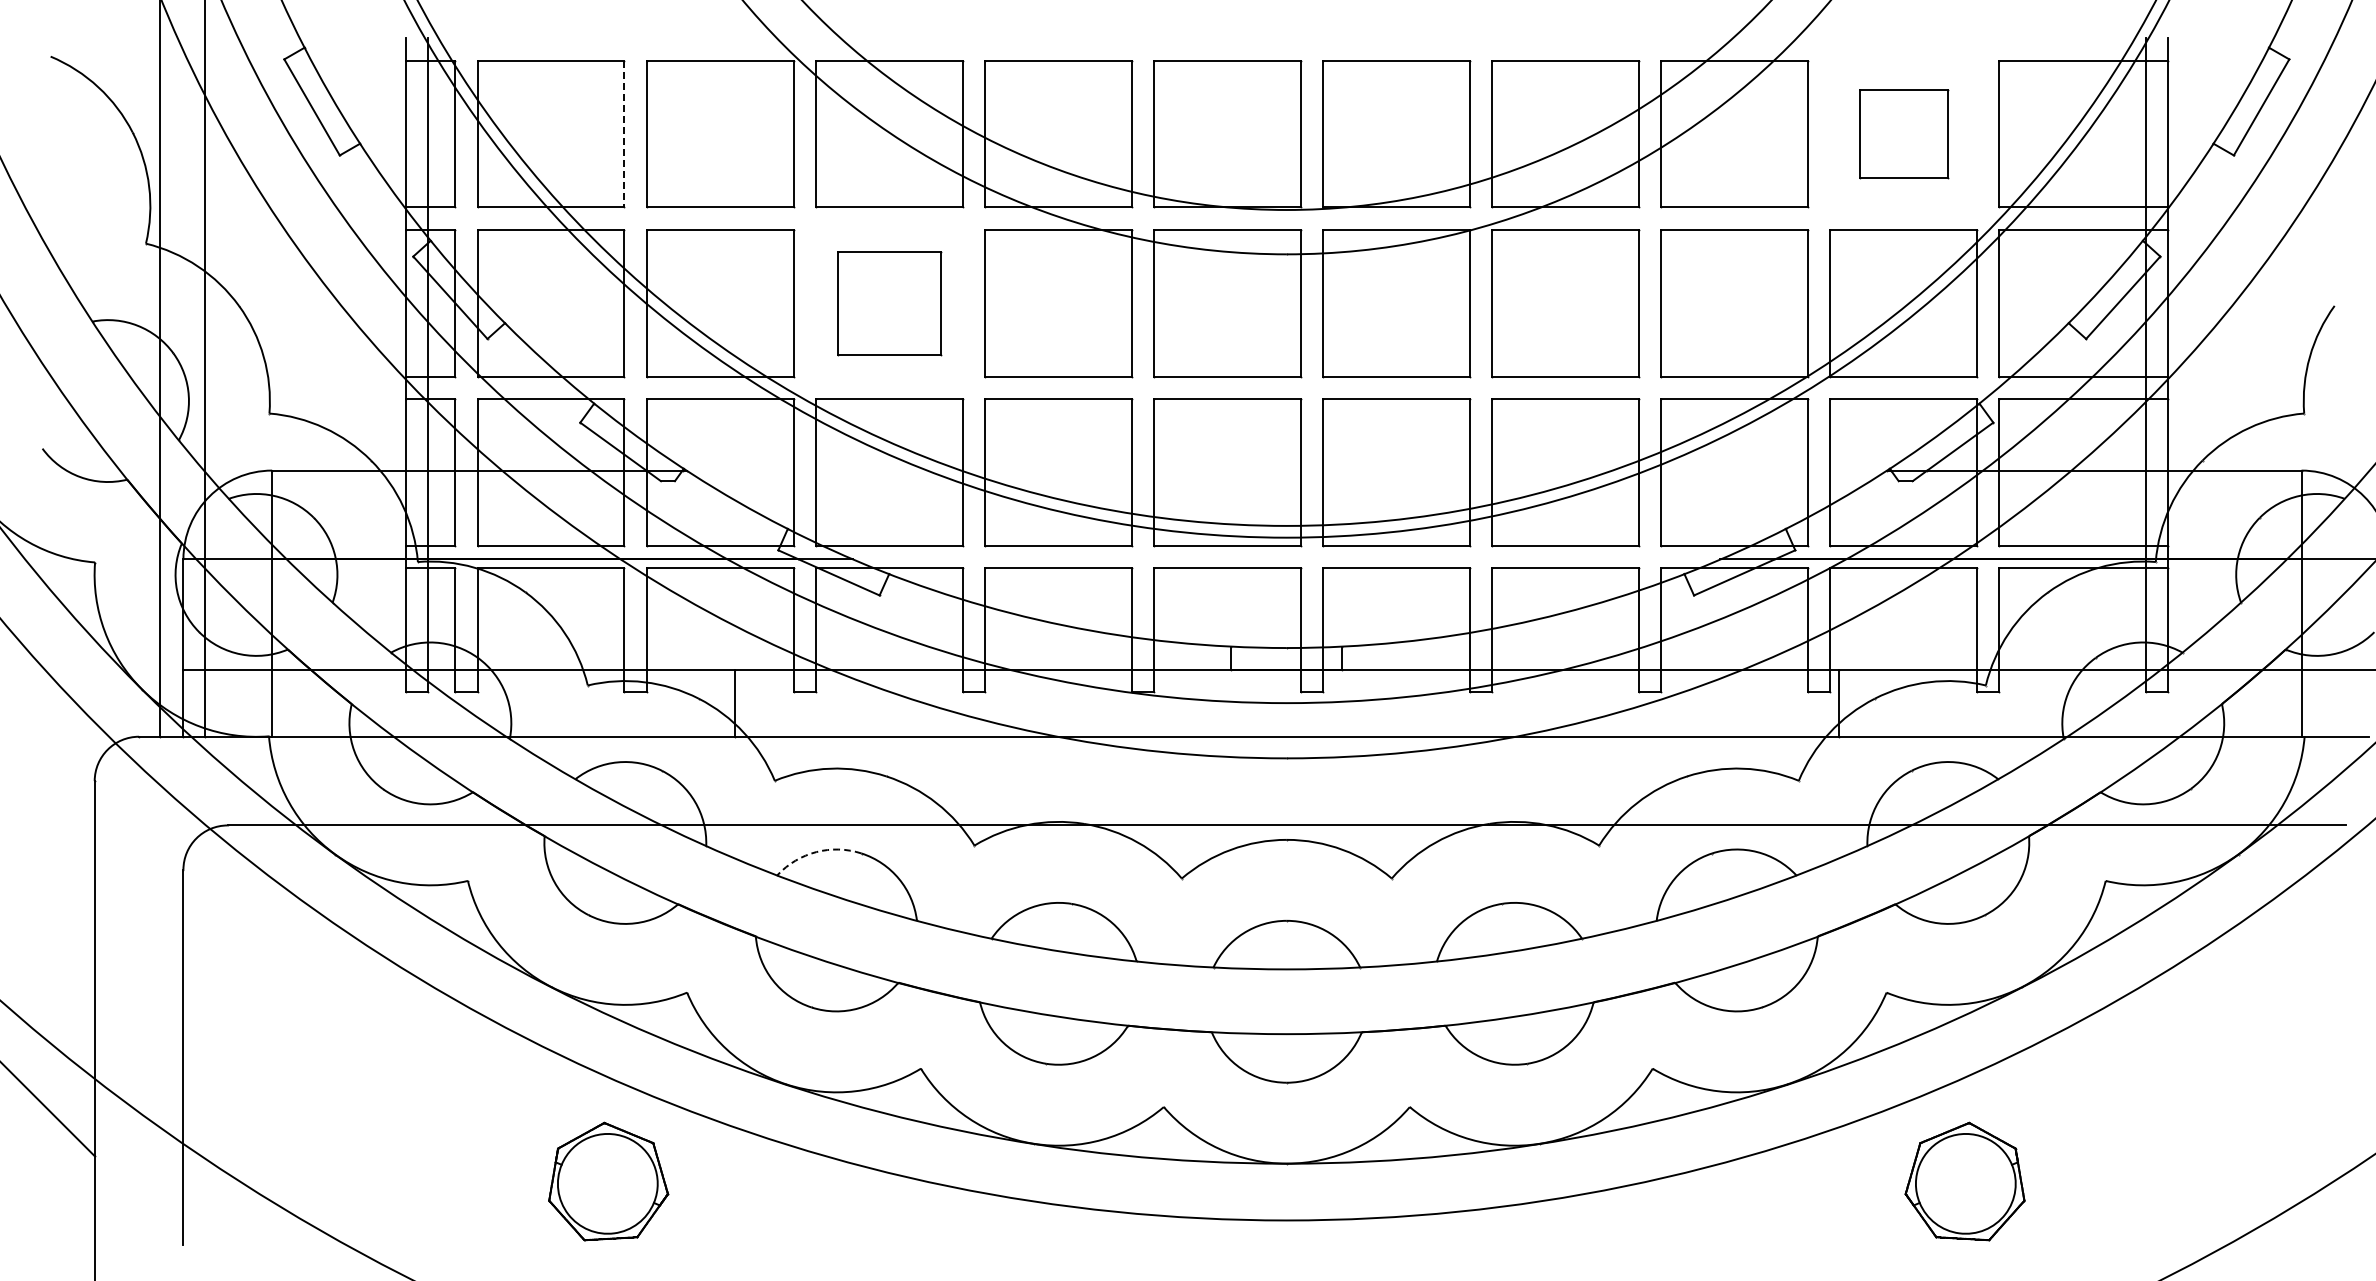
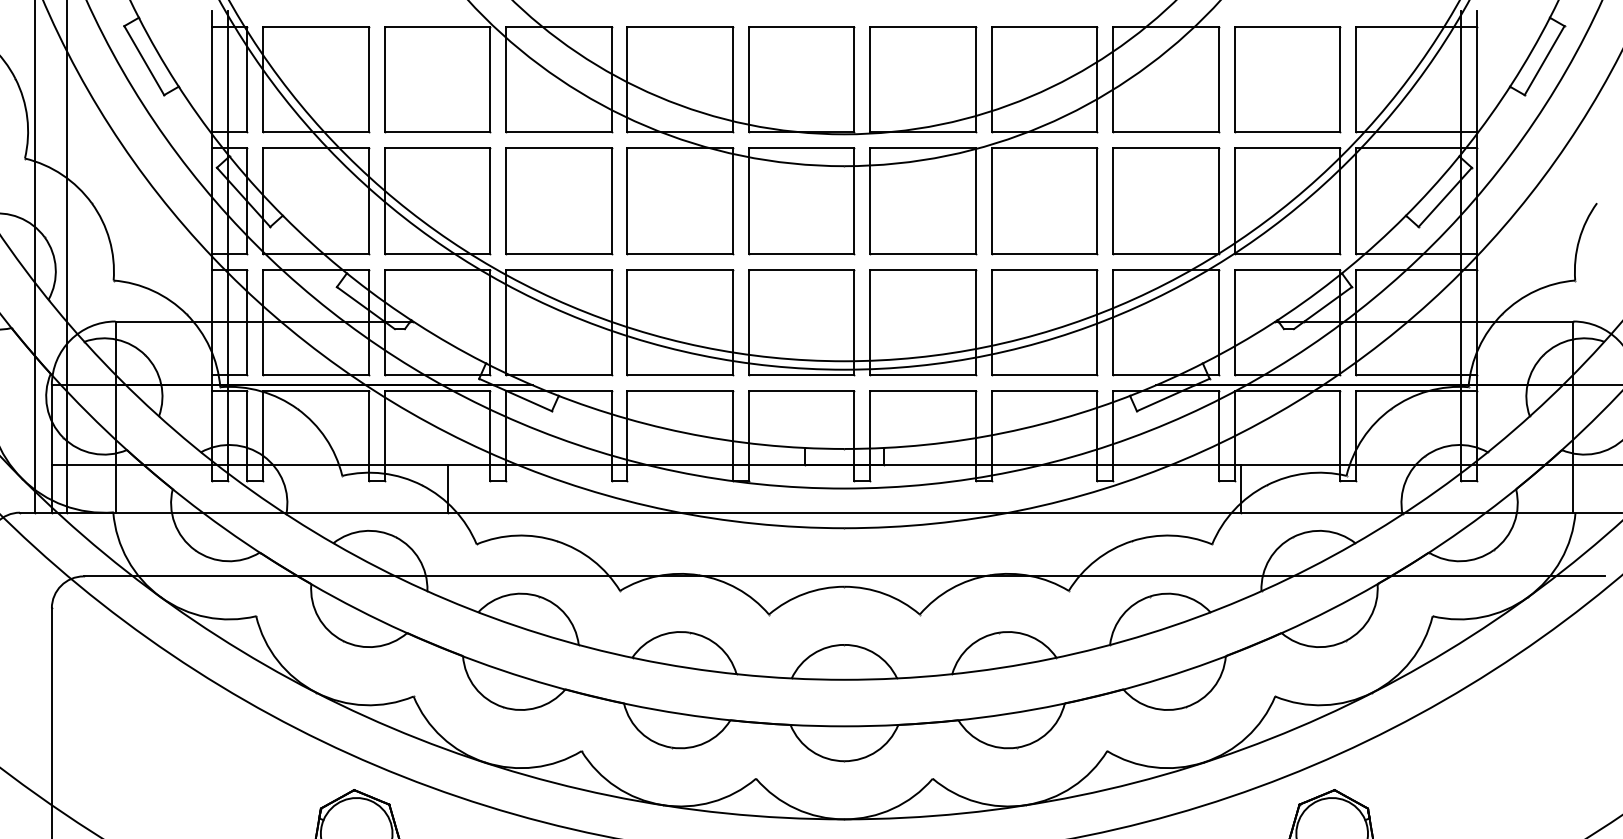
line: (624, 134) -> (368, 80), dashed -> solid
part: (1903, 134) -> (1287, 80), size x1.67
part: (889, 303) -> (559, 201), size x1.43
arc: (816, 852) -> (506, 595), dashed -> solid

